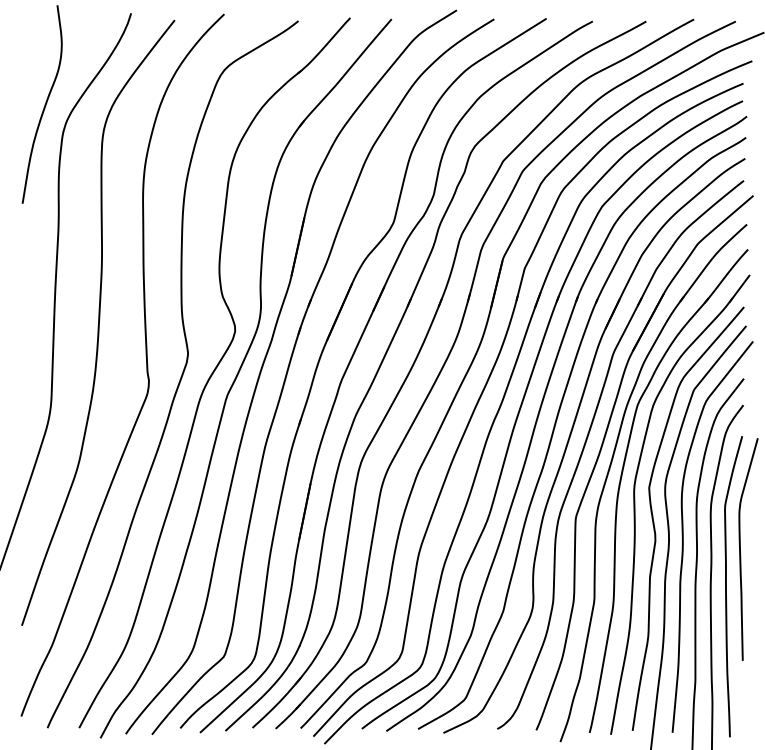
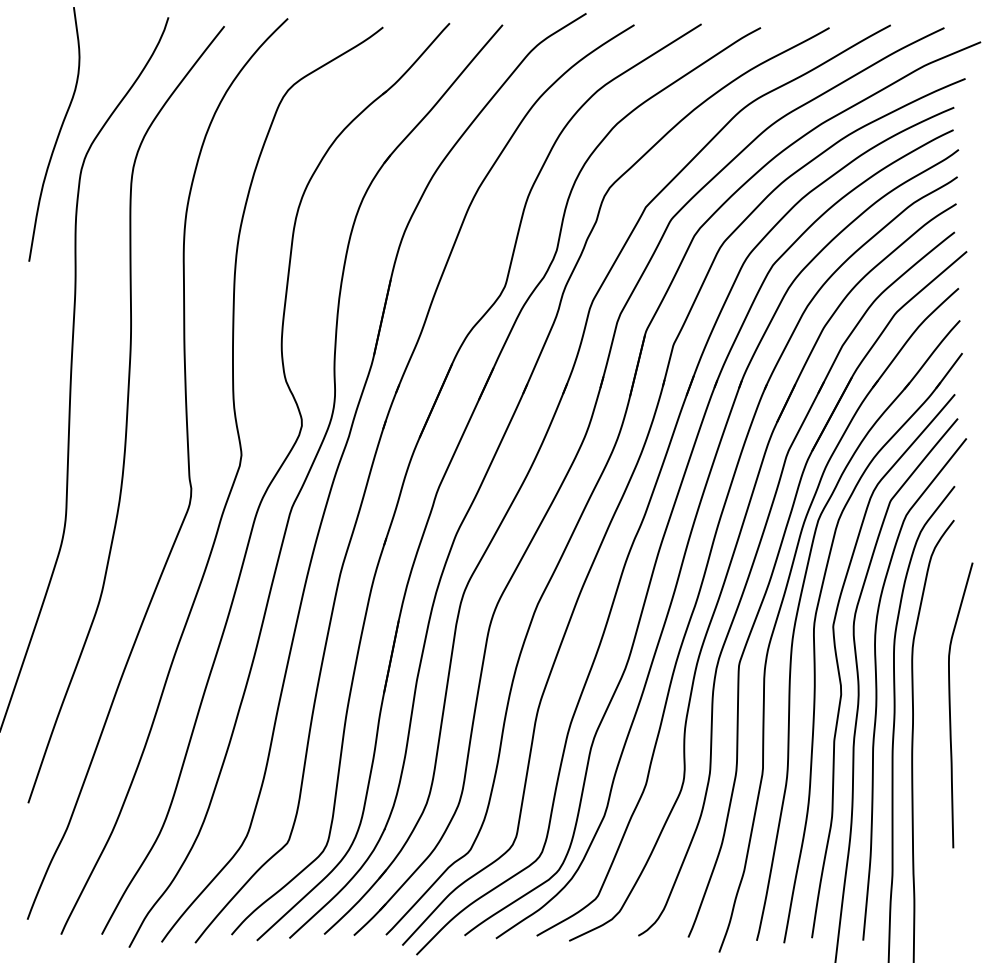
curve: (726, 586) -> (932, 753), removed

